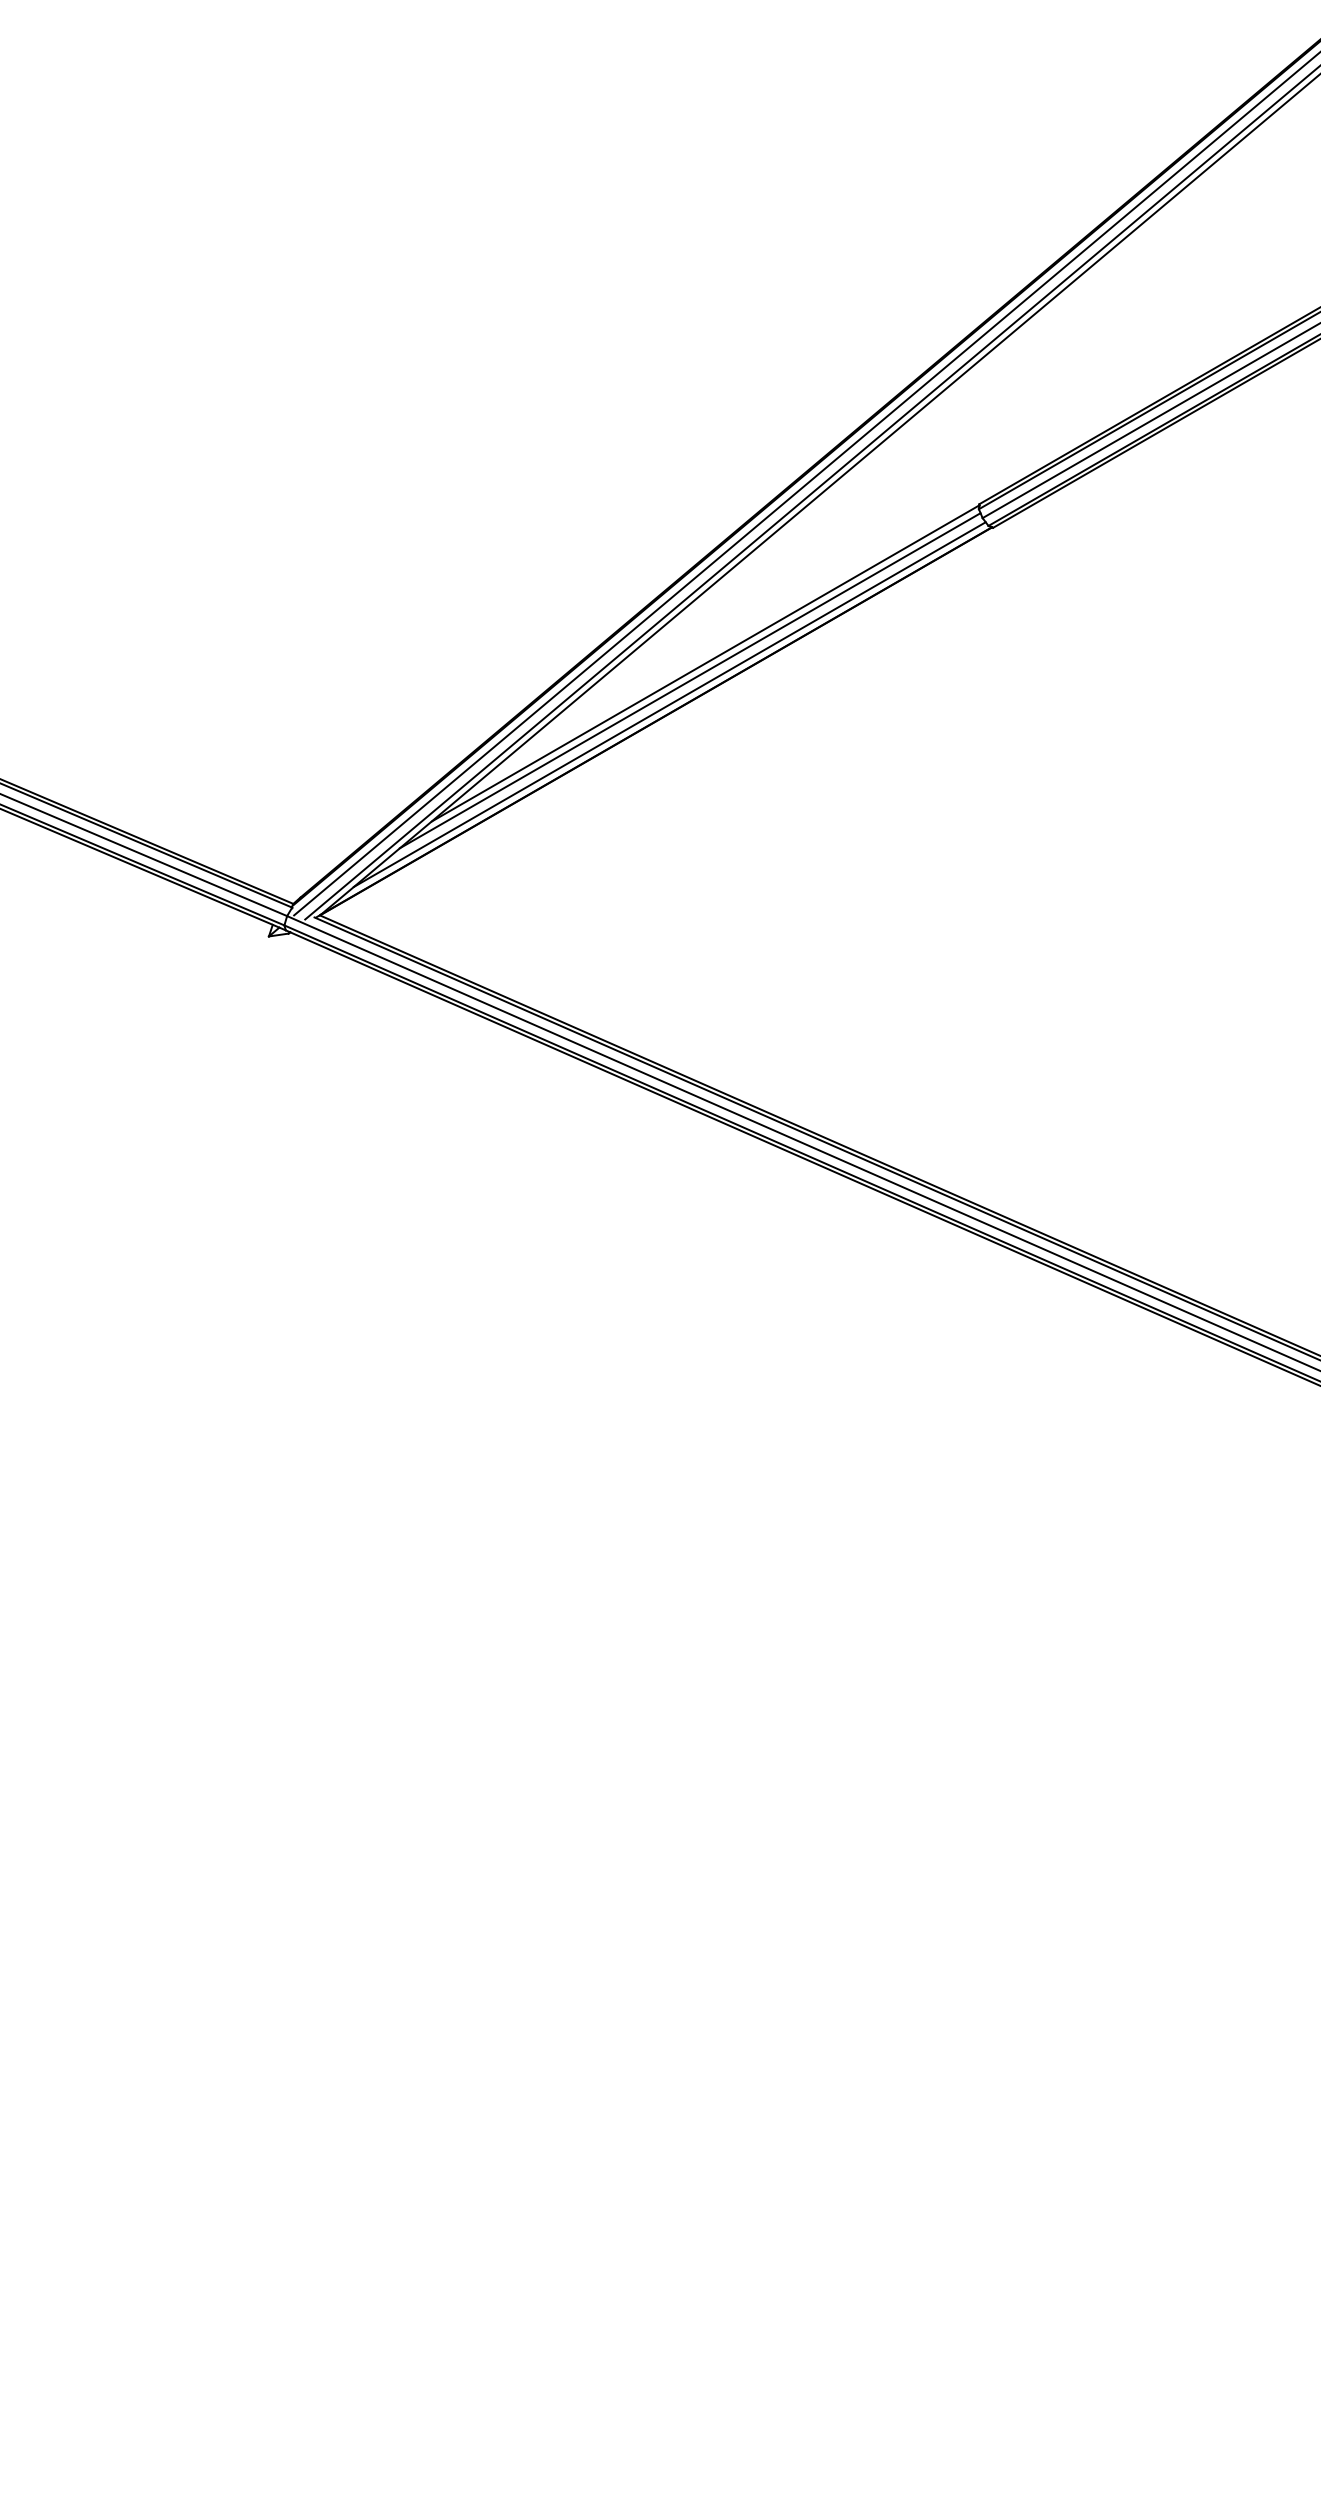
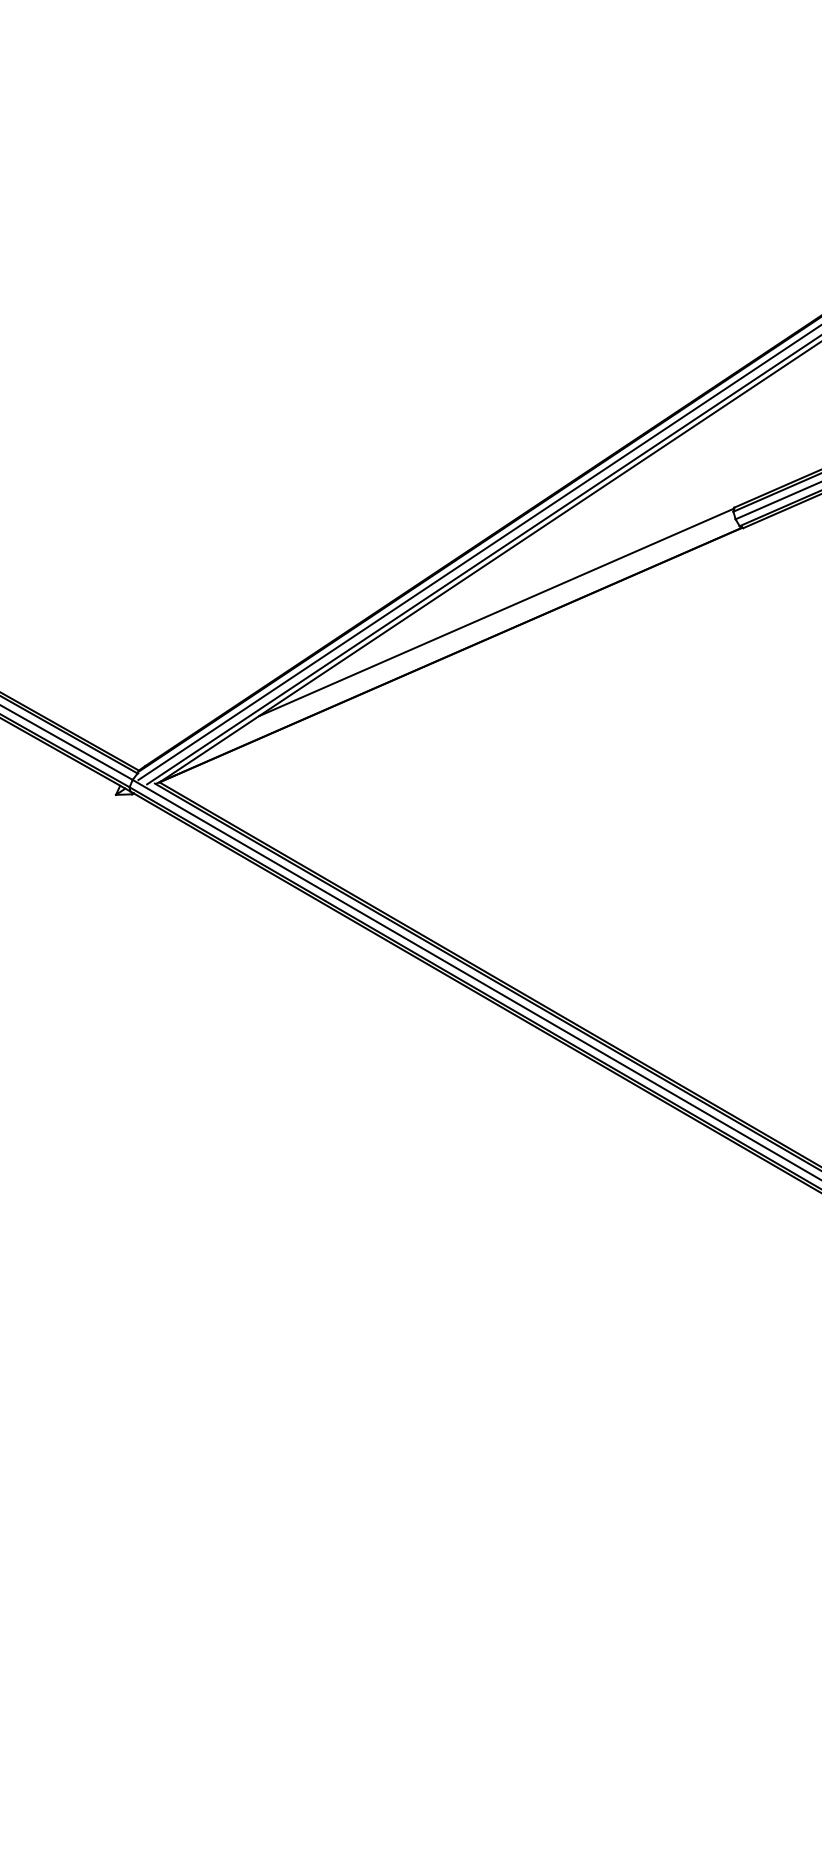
line: (689, 680) -> (482, 624), removed
line: (669, 704) -> (463, 642), removed

